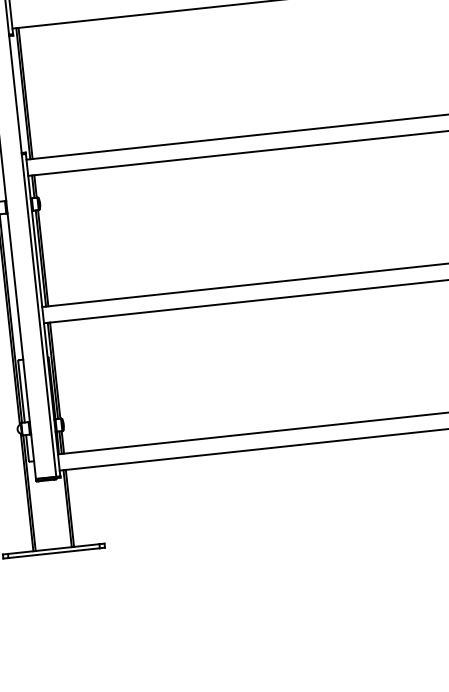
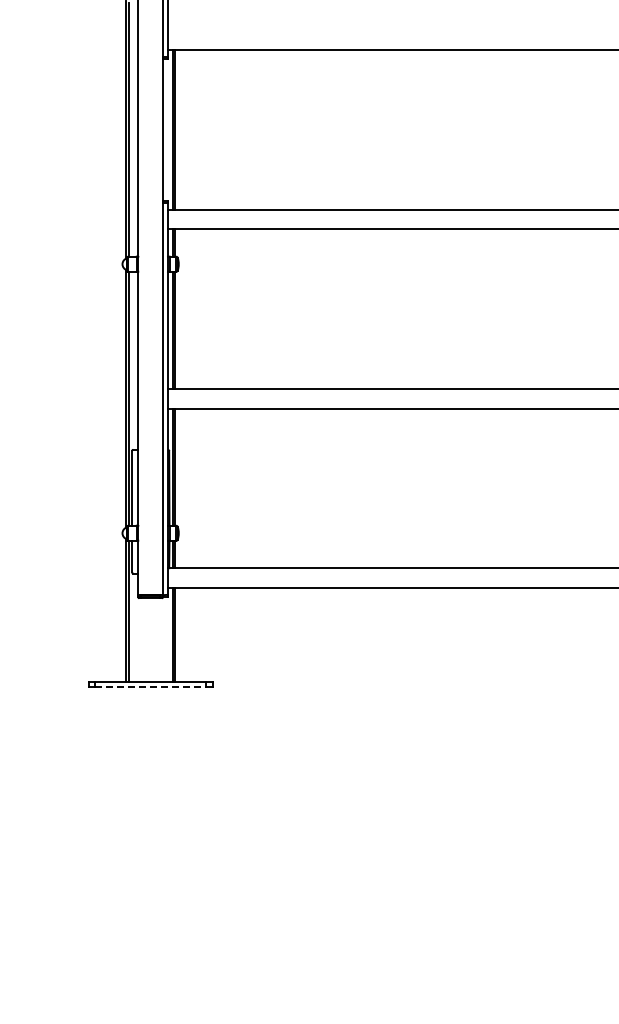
line: (54, 553) -> (150, 686), solid -> dashed

